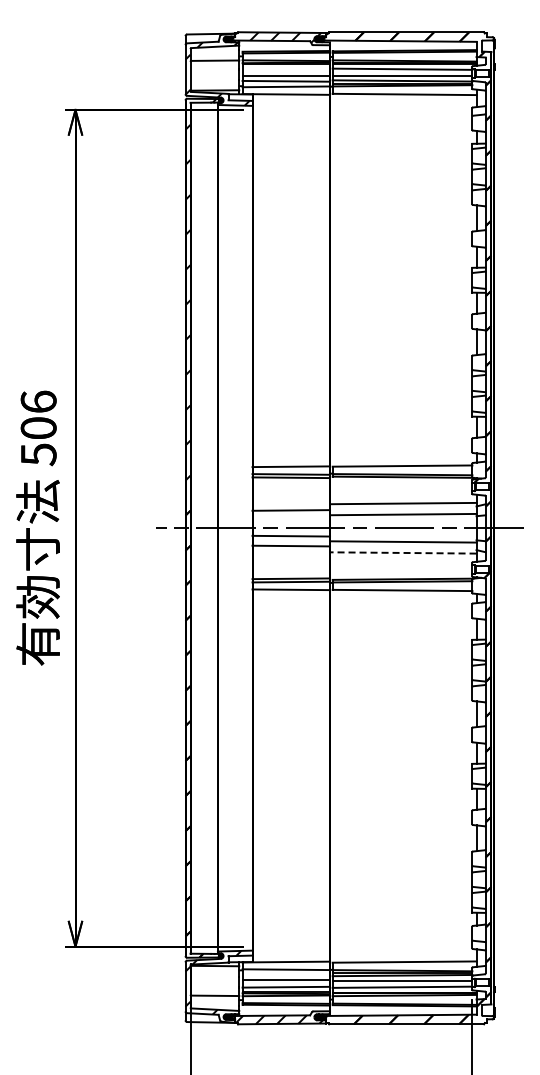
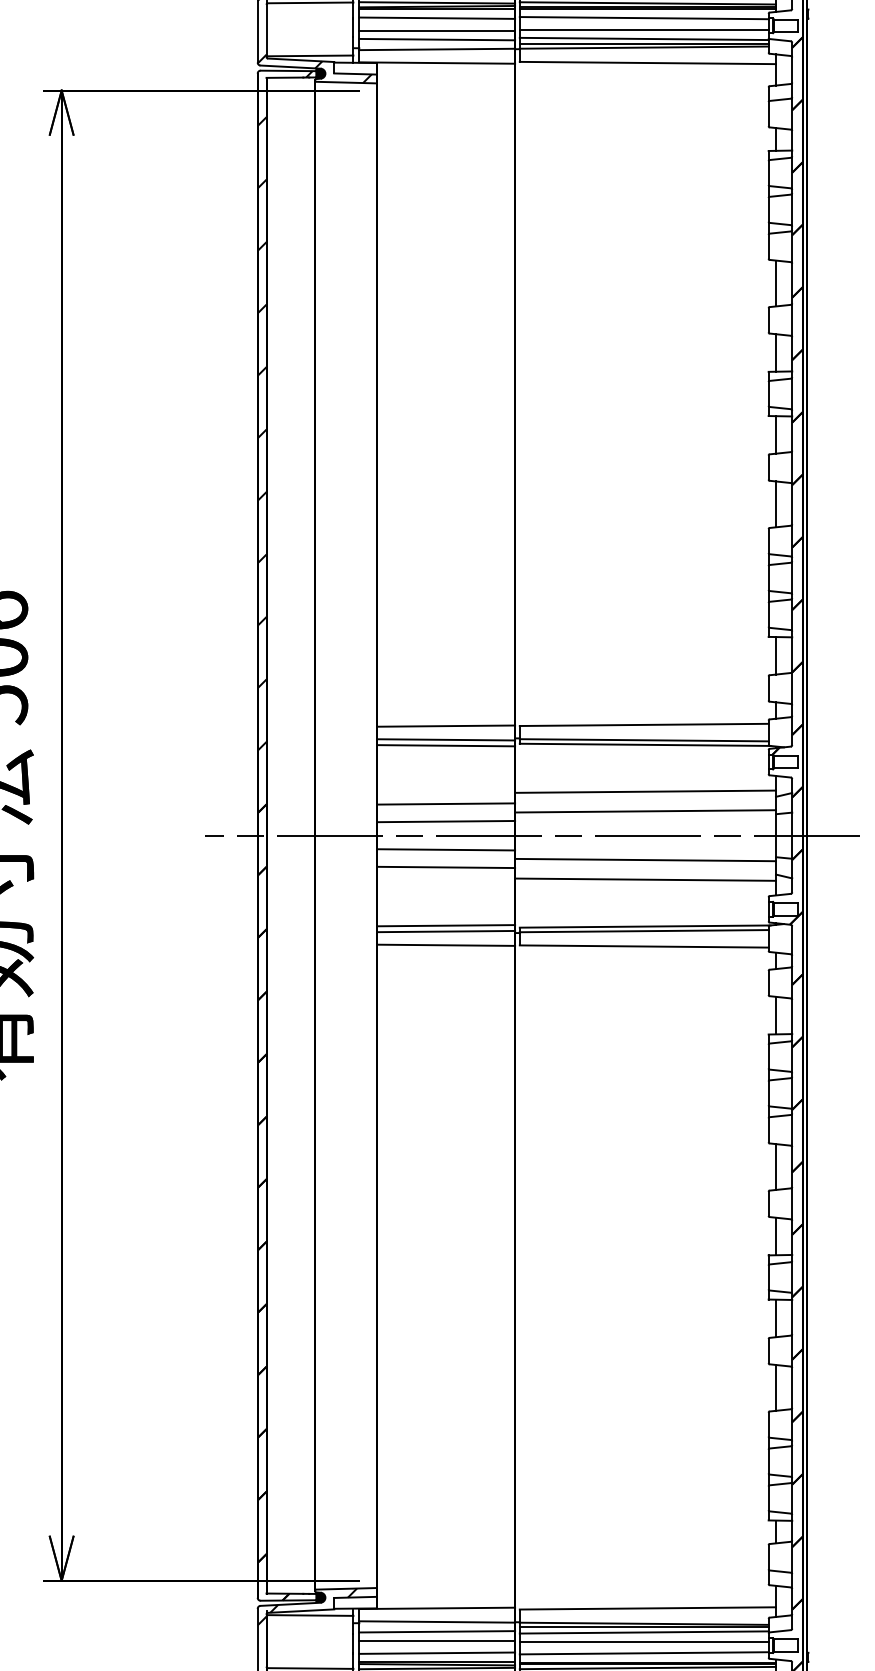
line: (286, 68) -> (437, 16), added
line: (291, 520) -> (446, 821), added
line: (402, 552) -> (644, 878), dashed -> solid
line: (286, 974) -> (437, 1630), added

